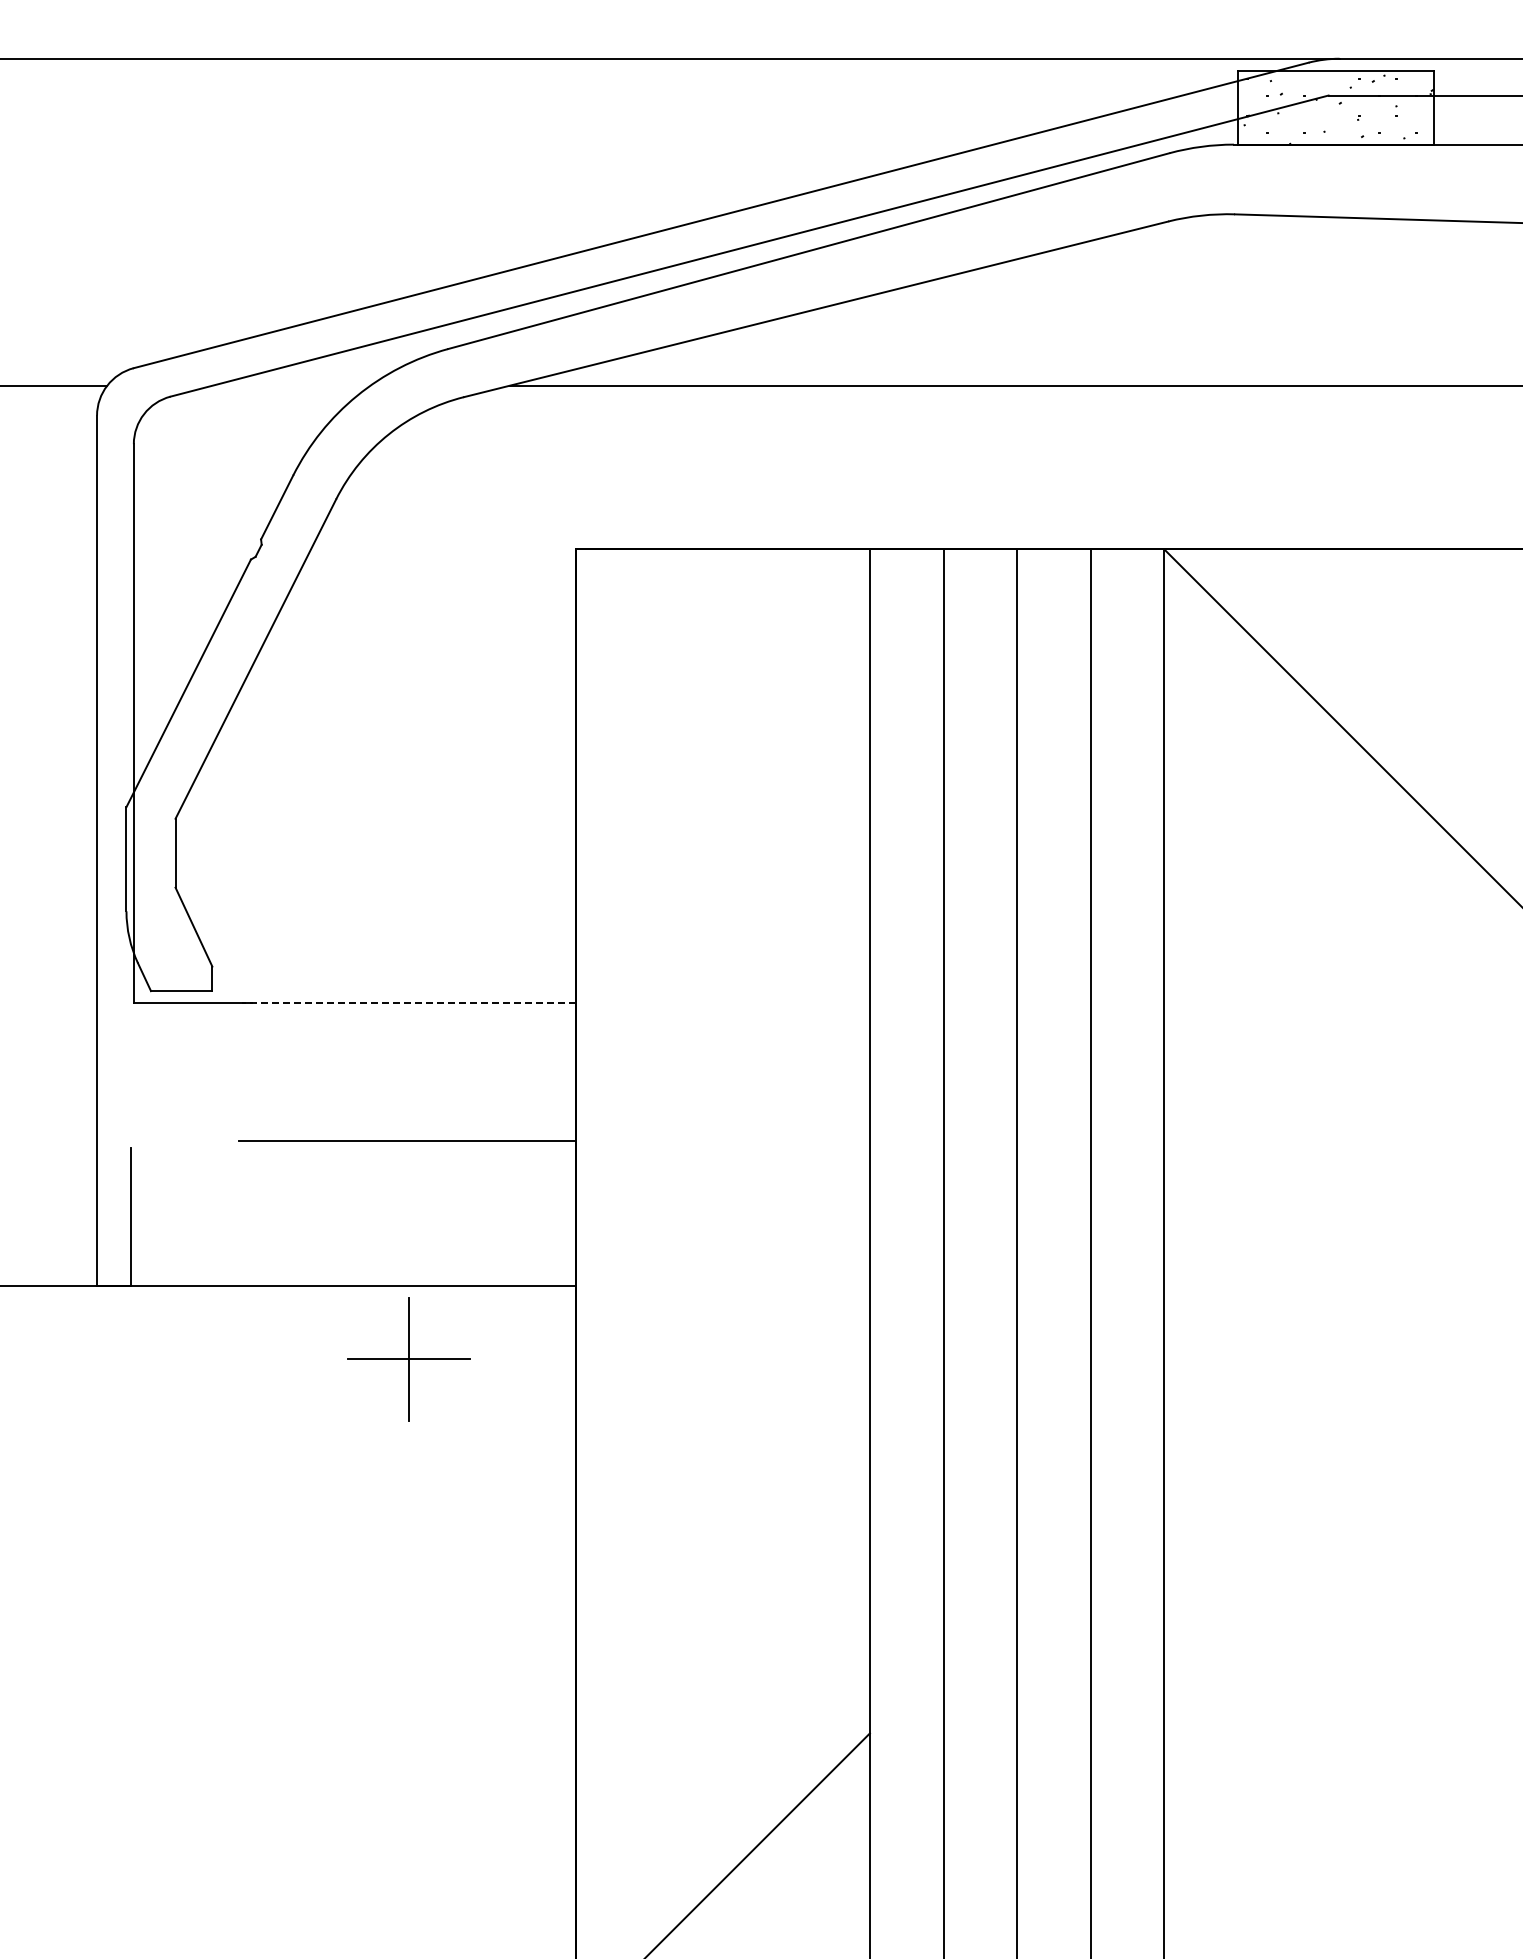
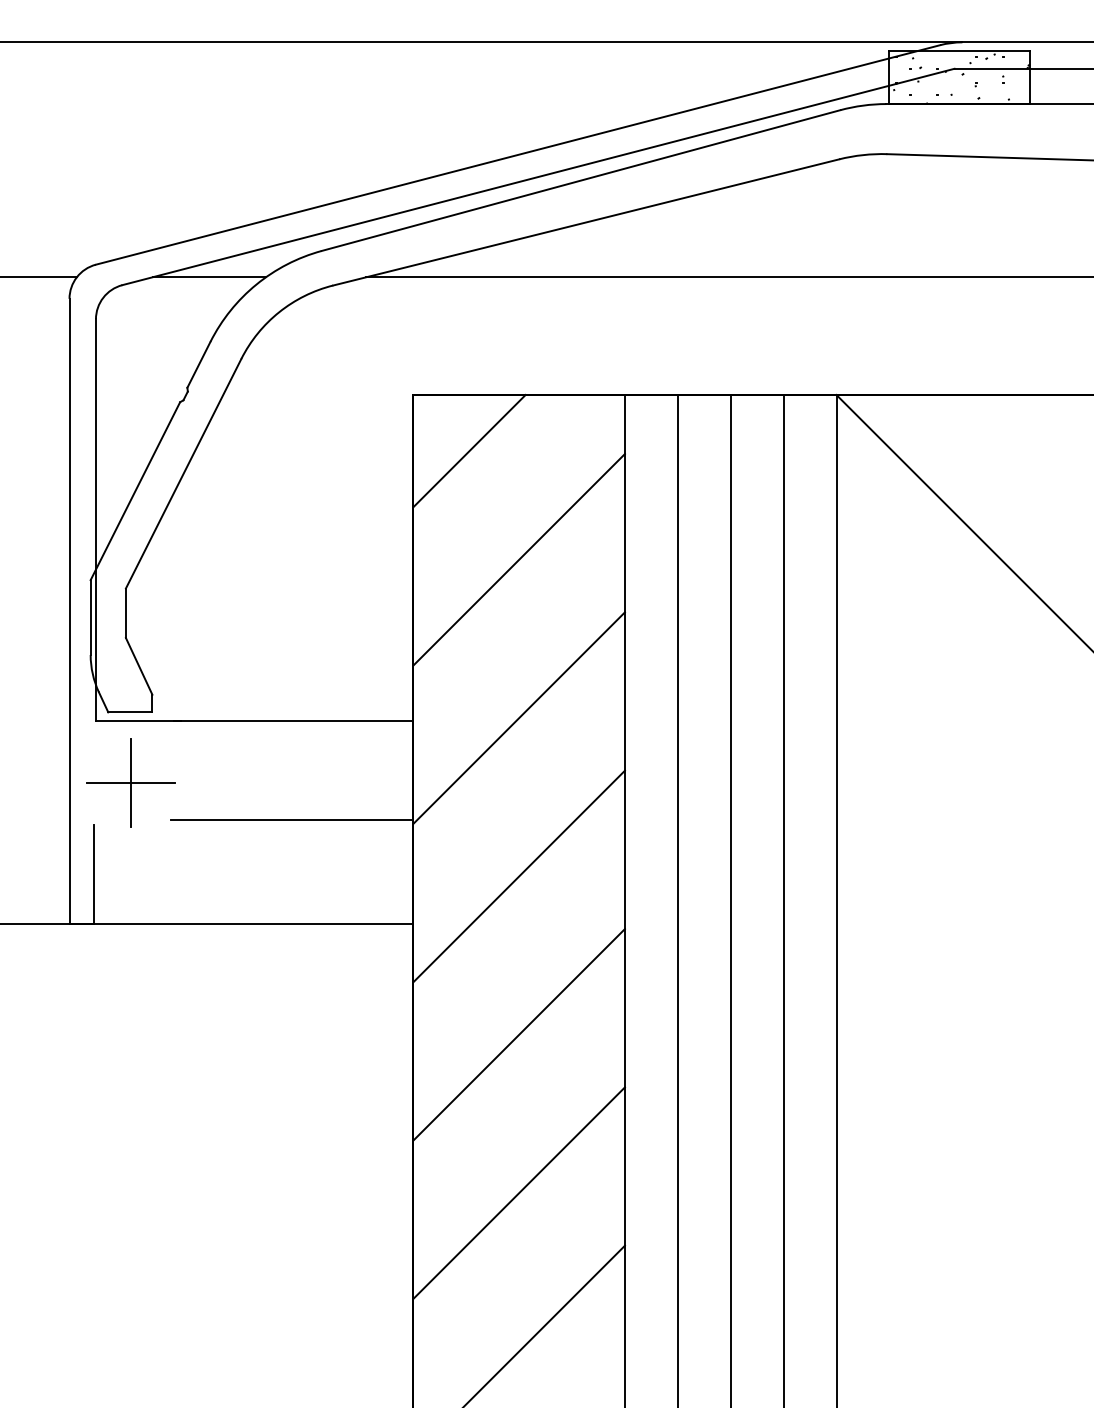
line: (291, 385) -> (209, 277), added
line: (653, 627) -> (469, 451), added
line: (722, 778) -> (518, 559), added
line: (722, 999) -> (518, 718), added
line: (408, 1003) -> (293, 721), dashed -> solid
line: (722, 1219) -> (518, 876), added
part: (408, 1359) -> (130, 783), moved
line: (722, 1439) -> (518, 1034), added
line: (722, 1660) -> (518, 1193), added

